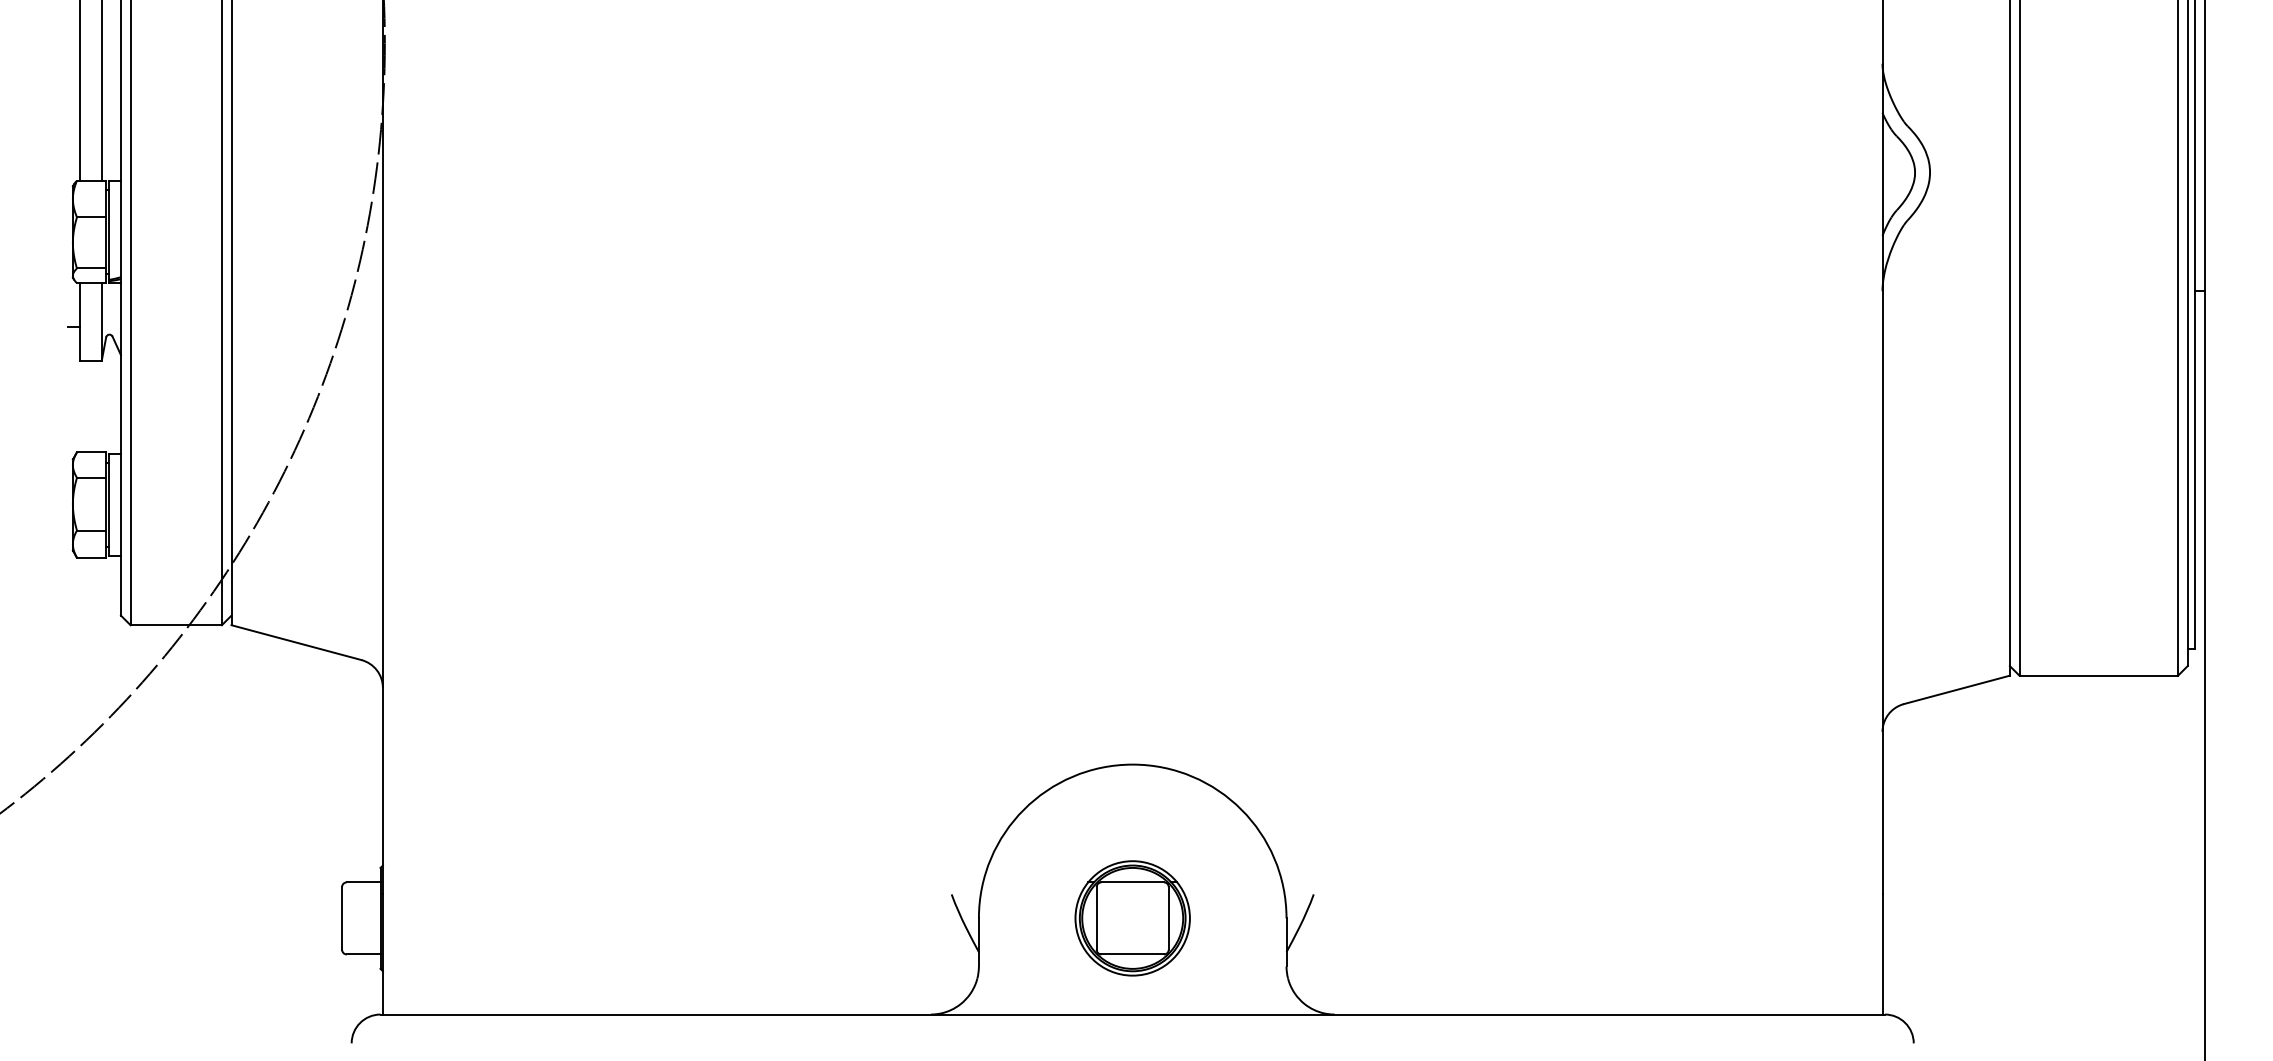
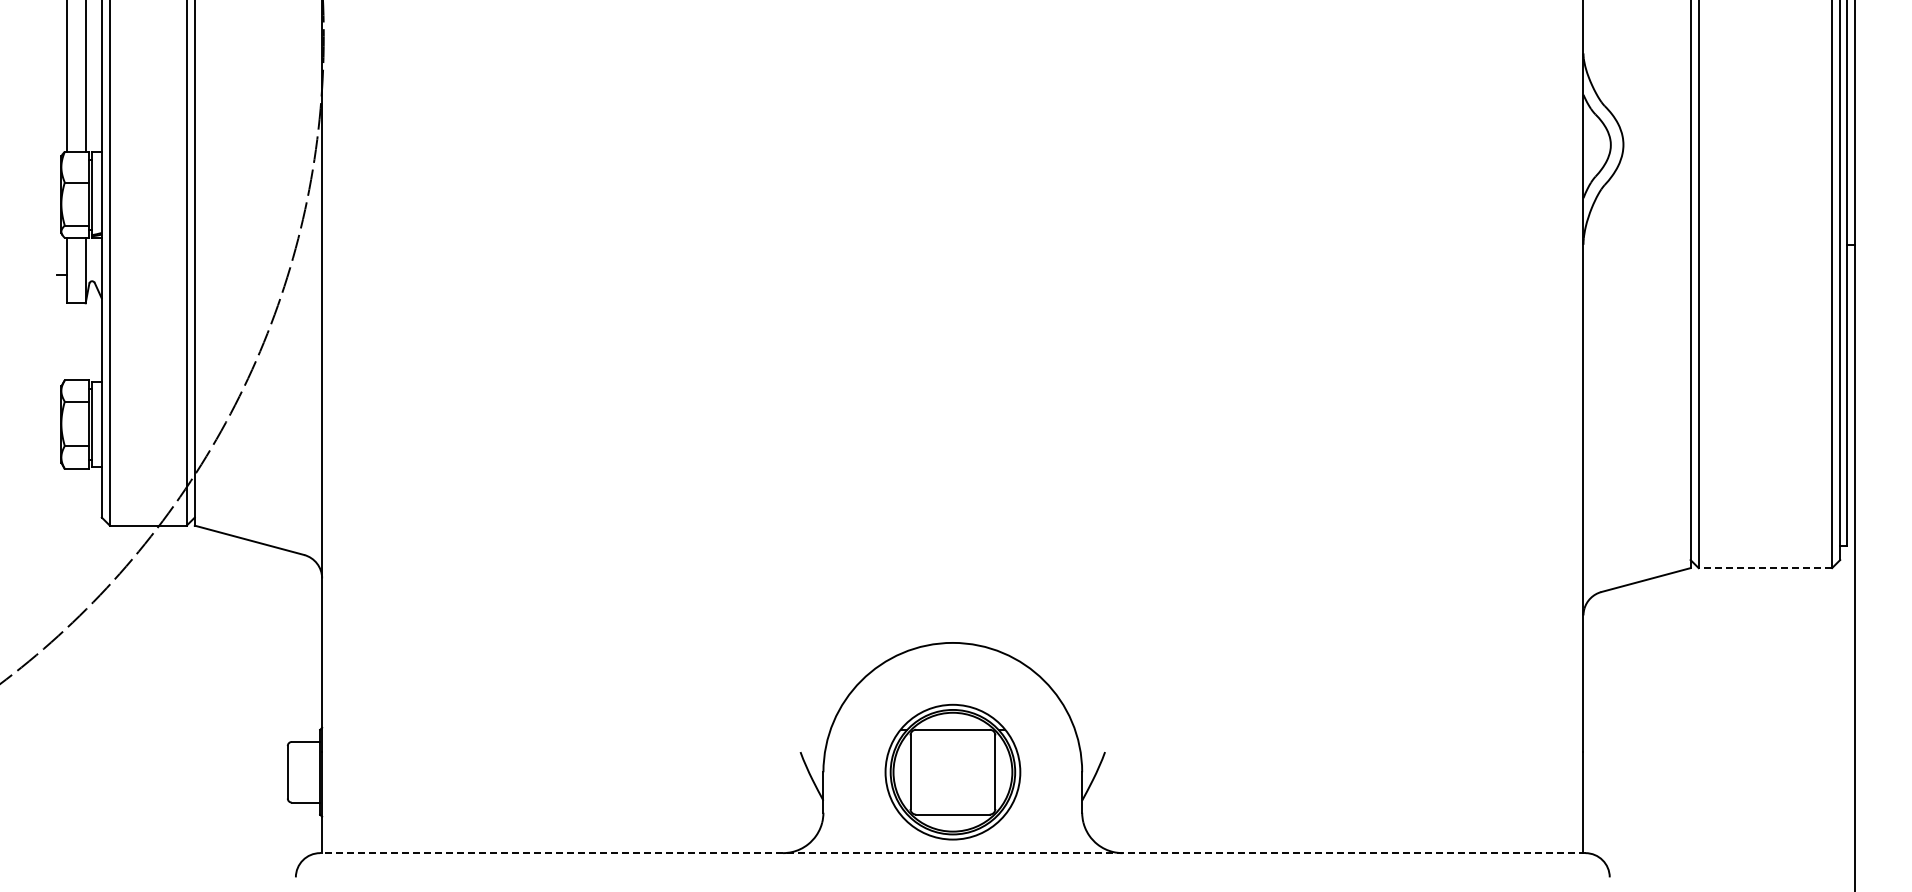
line: (2098, 676) -> (1765, 568), solid -> dashed
part: (1132, 918) -> (952, 772), size x1.4
line: (1132, 1014) -> (952, 853), solid -> dashed

